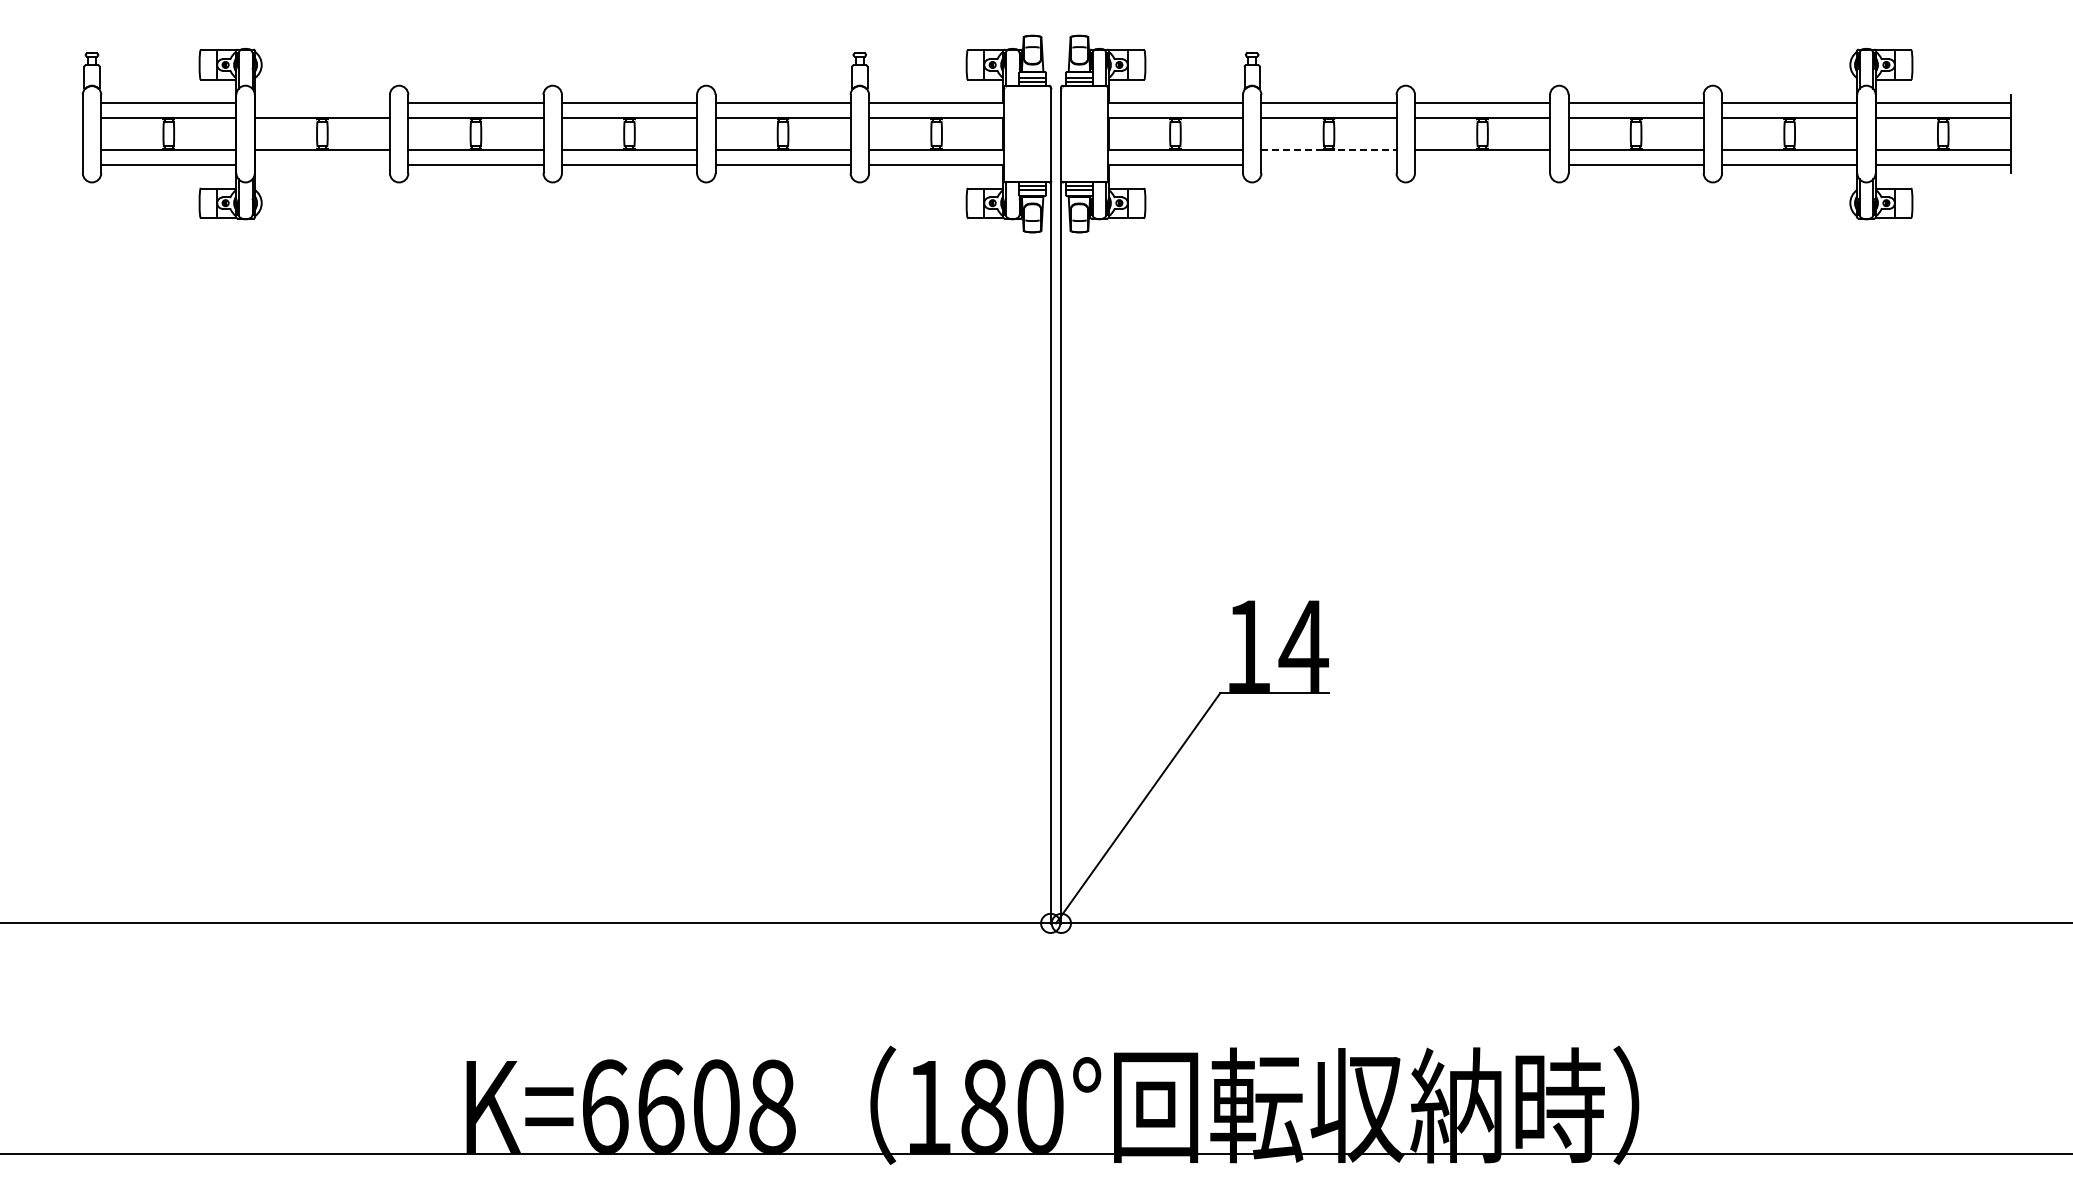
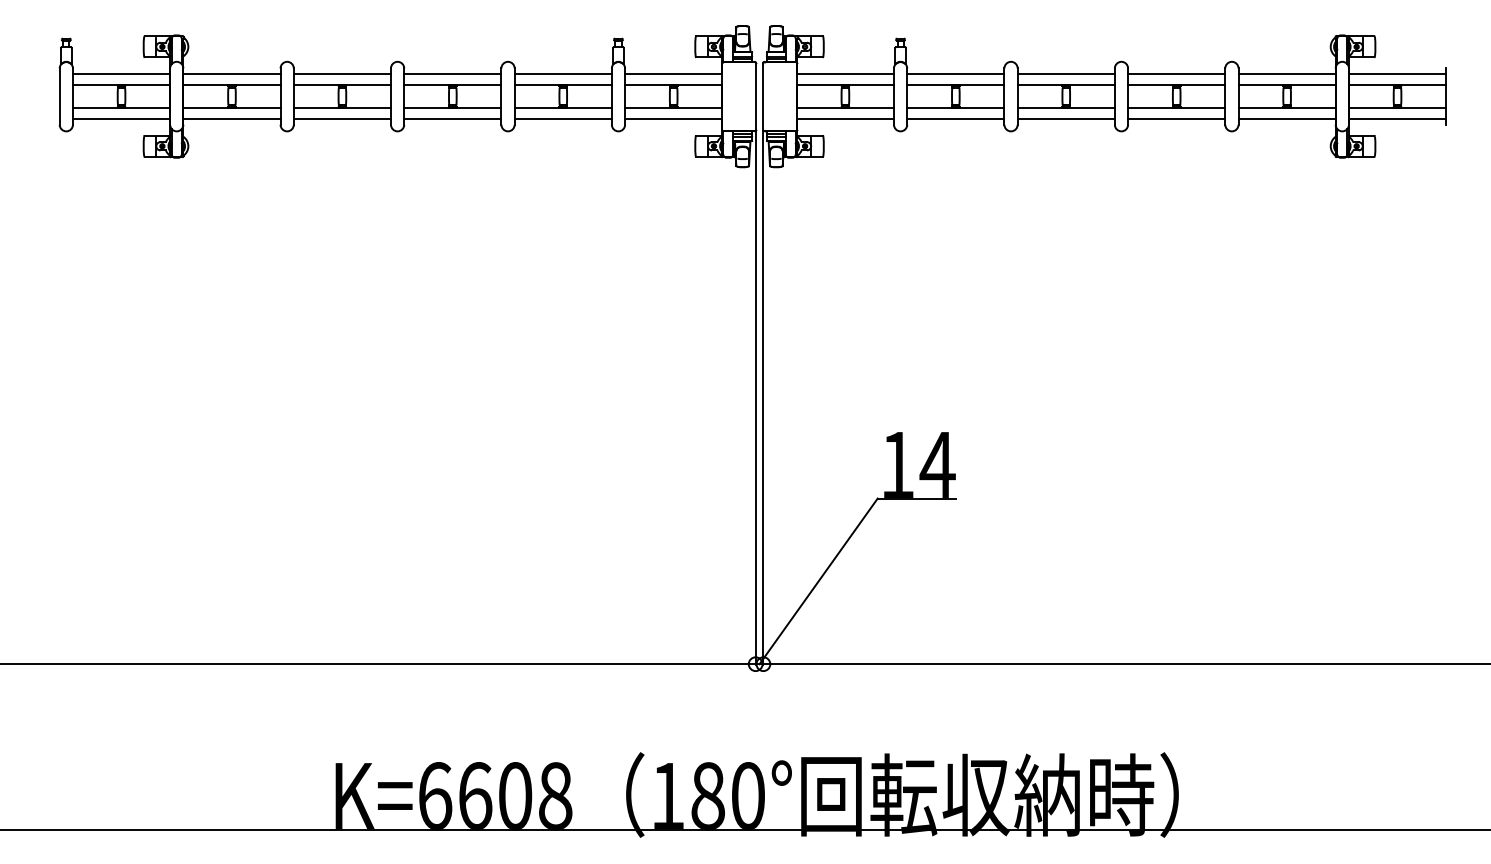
line: (321, 102) -> (231, 73), added
line: (1328, 149) -> (955, 107), dashed -> solid
line: (321, 165) -> (231, 119), added
line: (1328, 165) -> (955, 119), added
line: (1482, 165) -> (1066, 119), added

